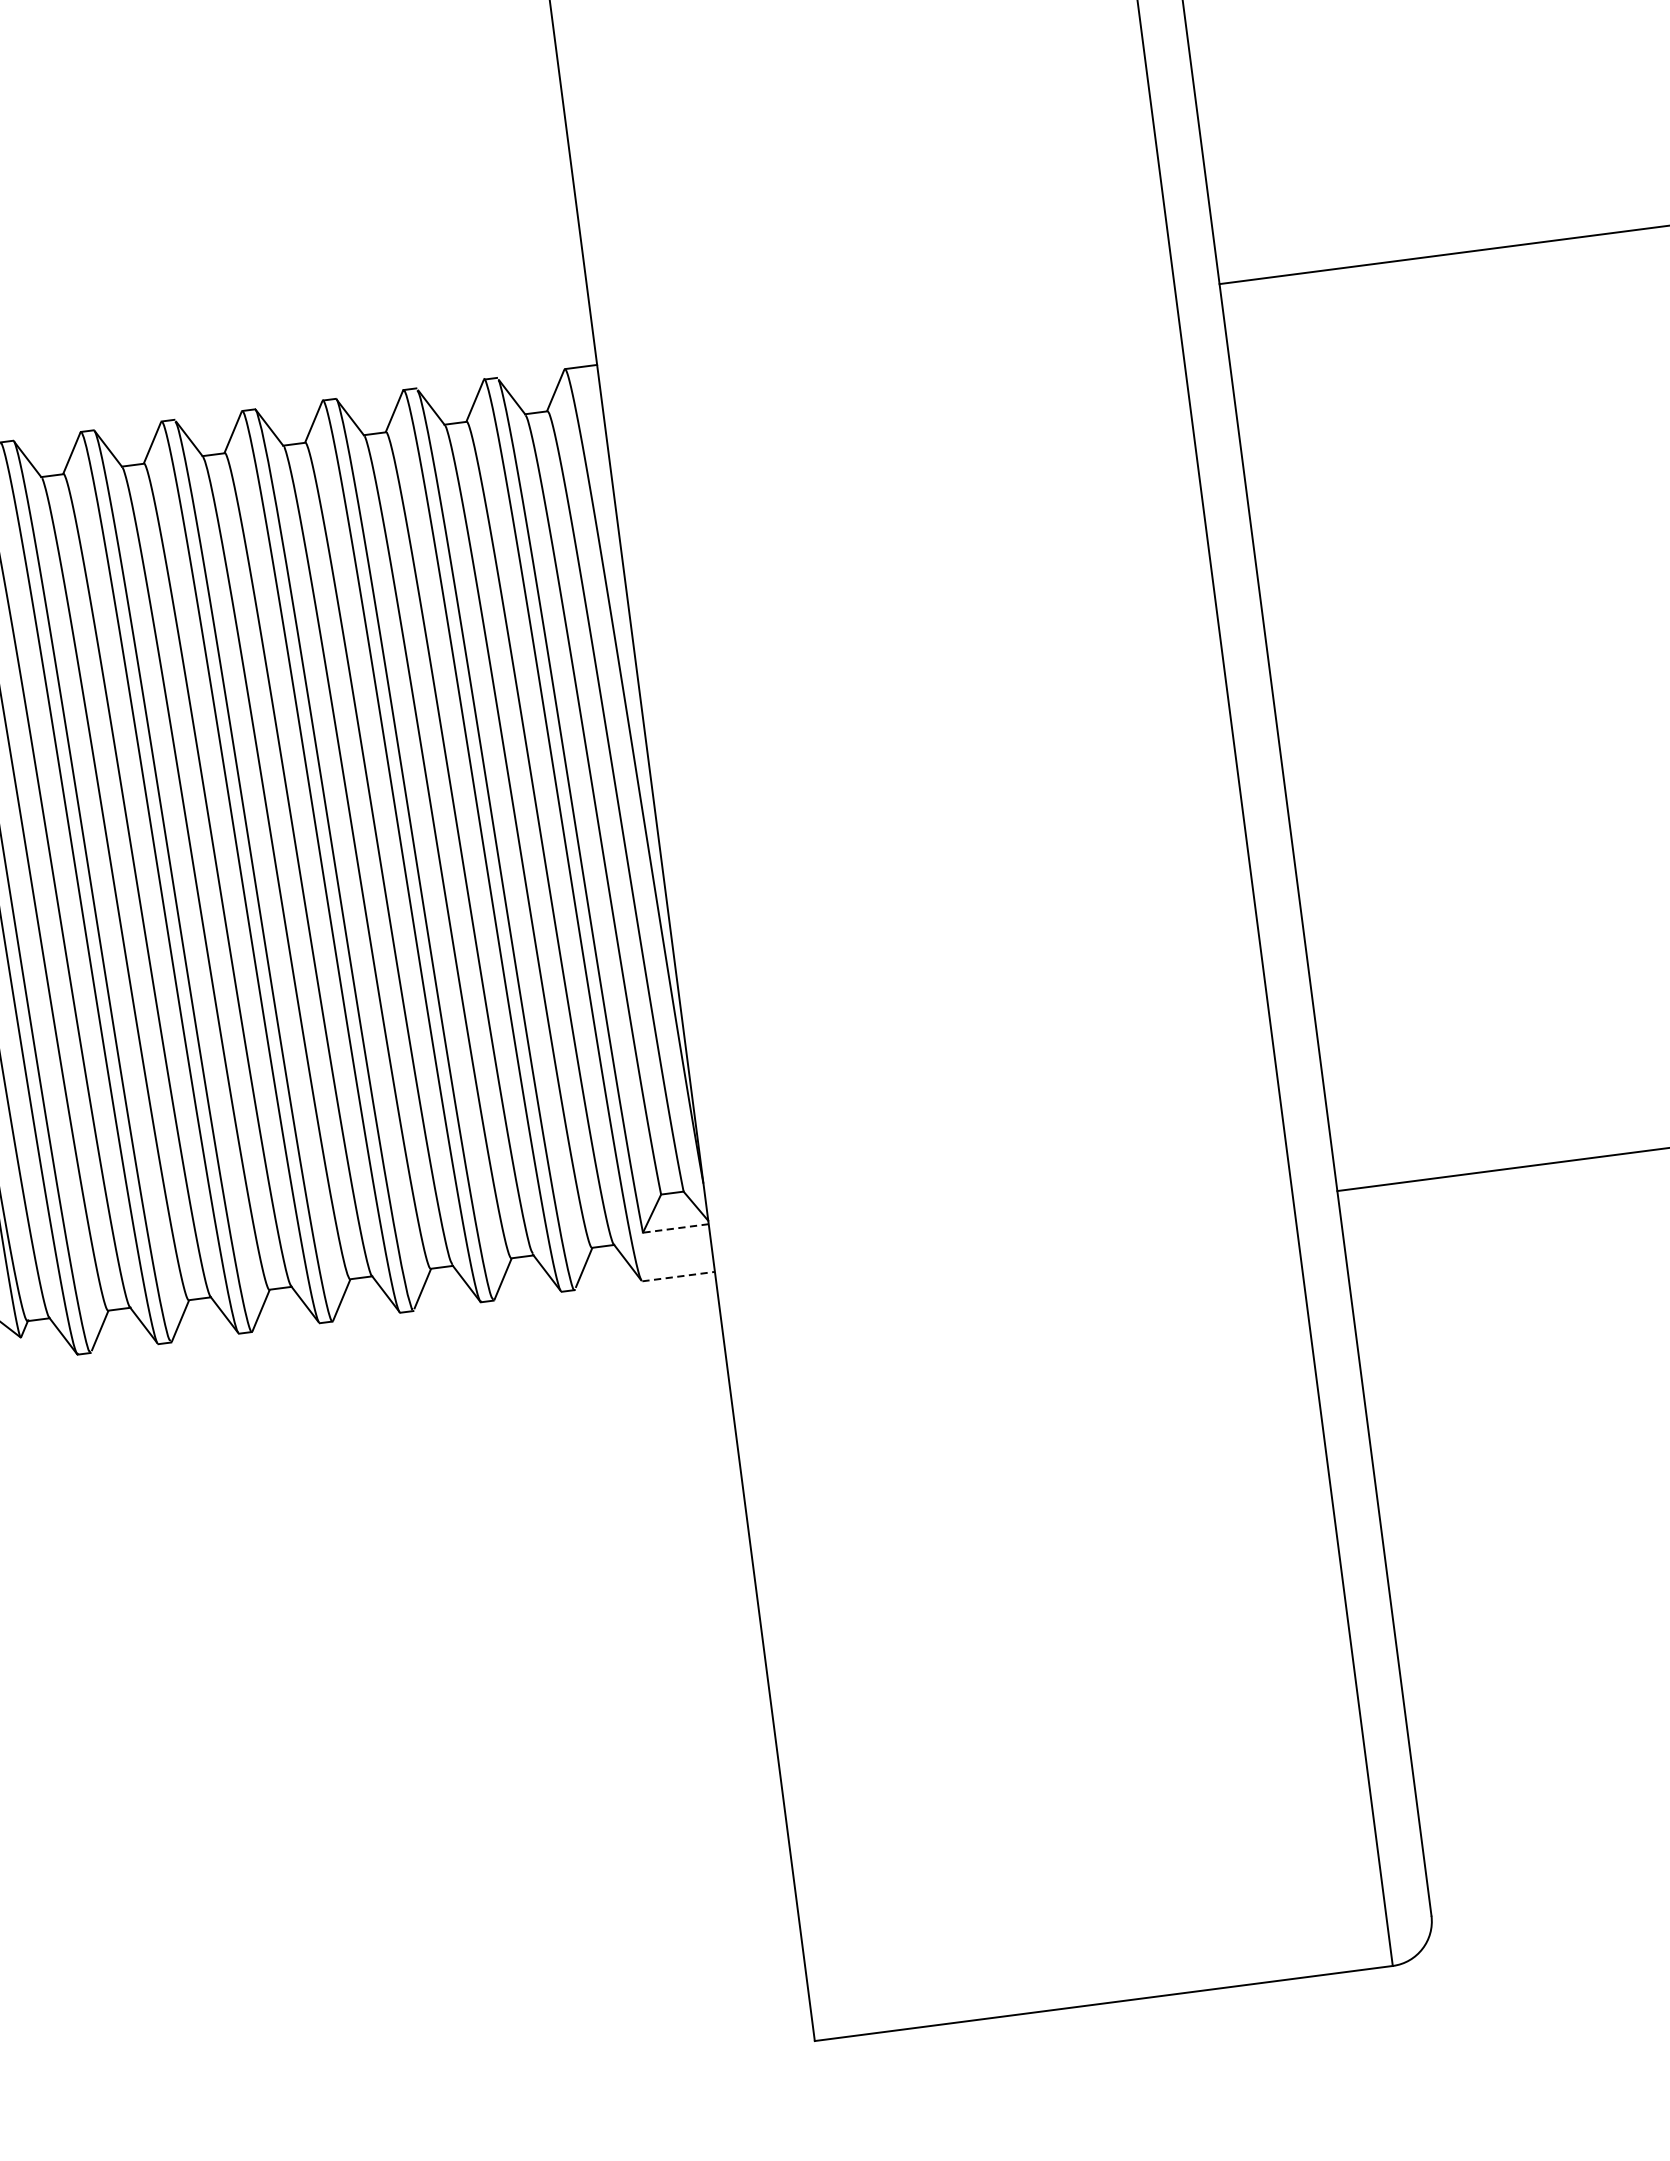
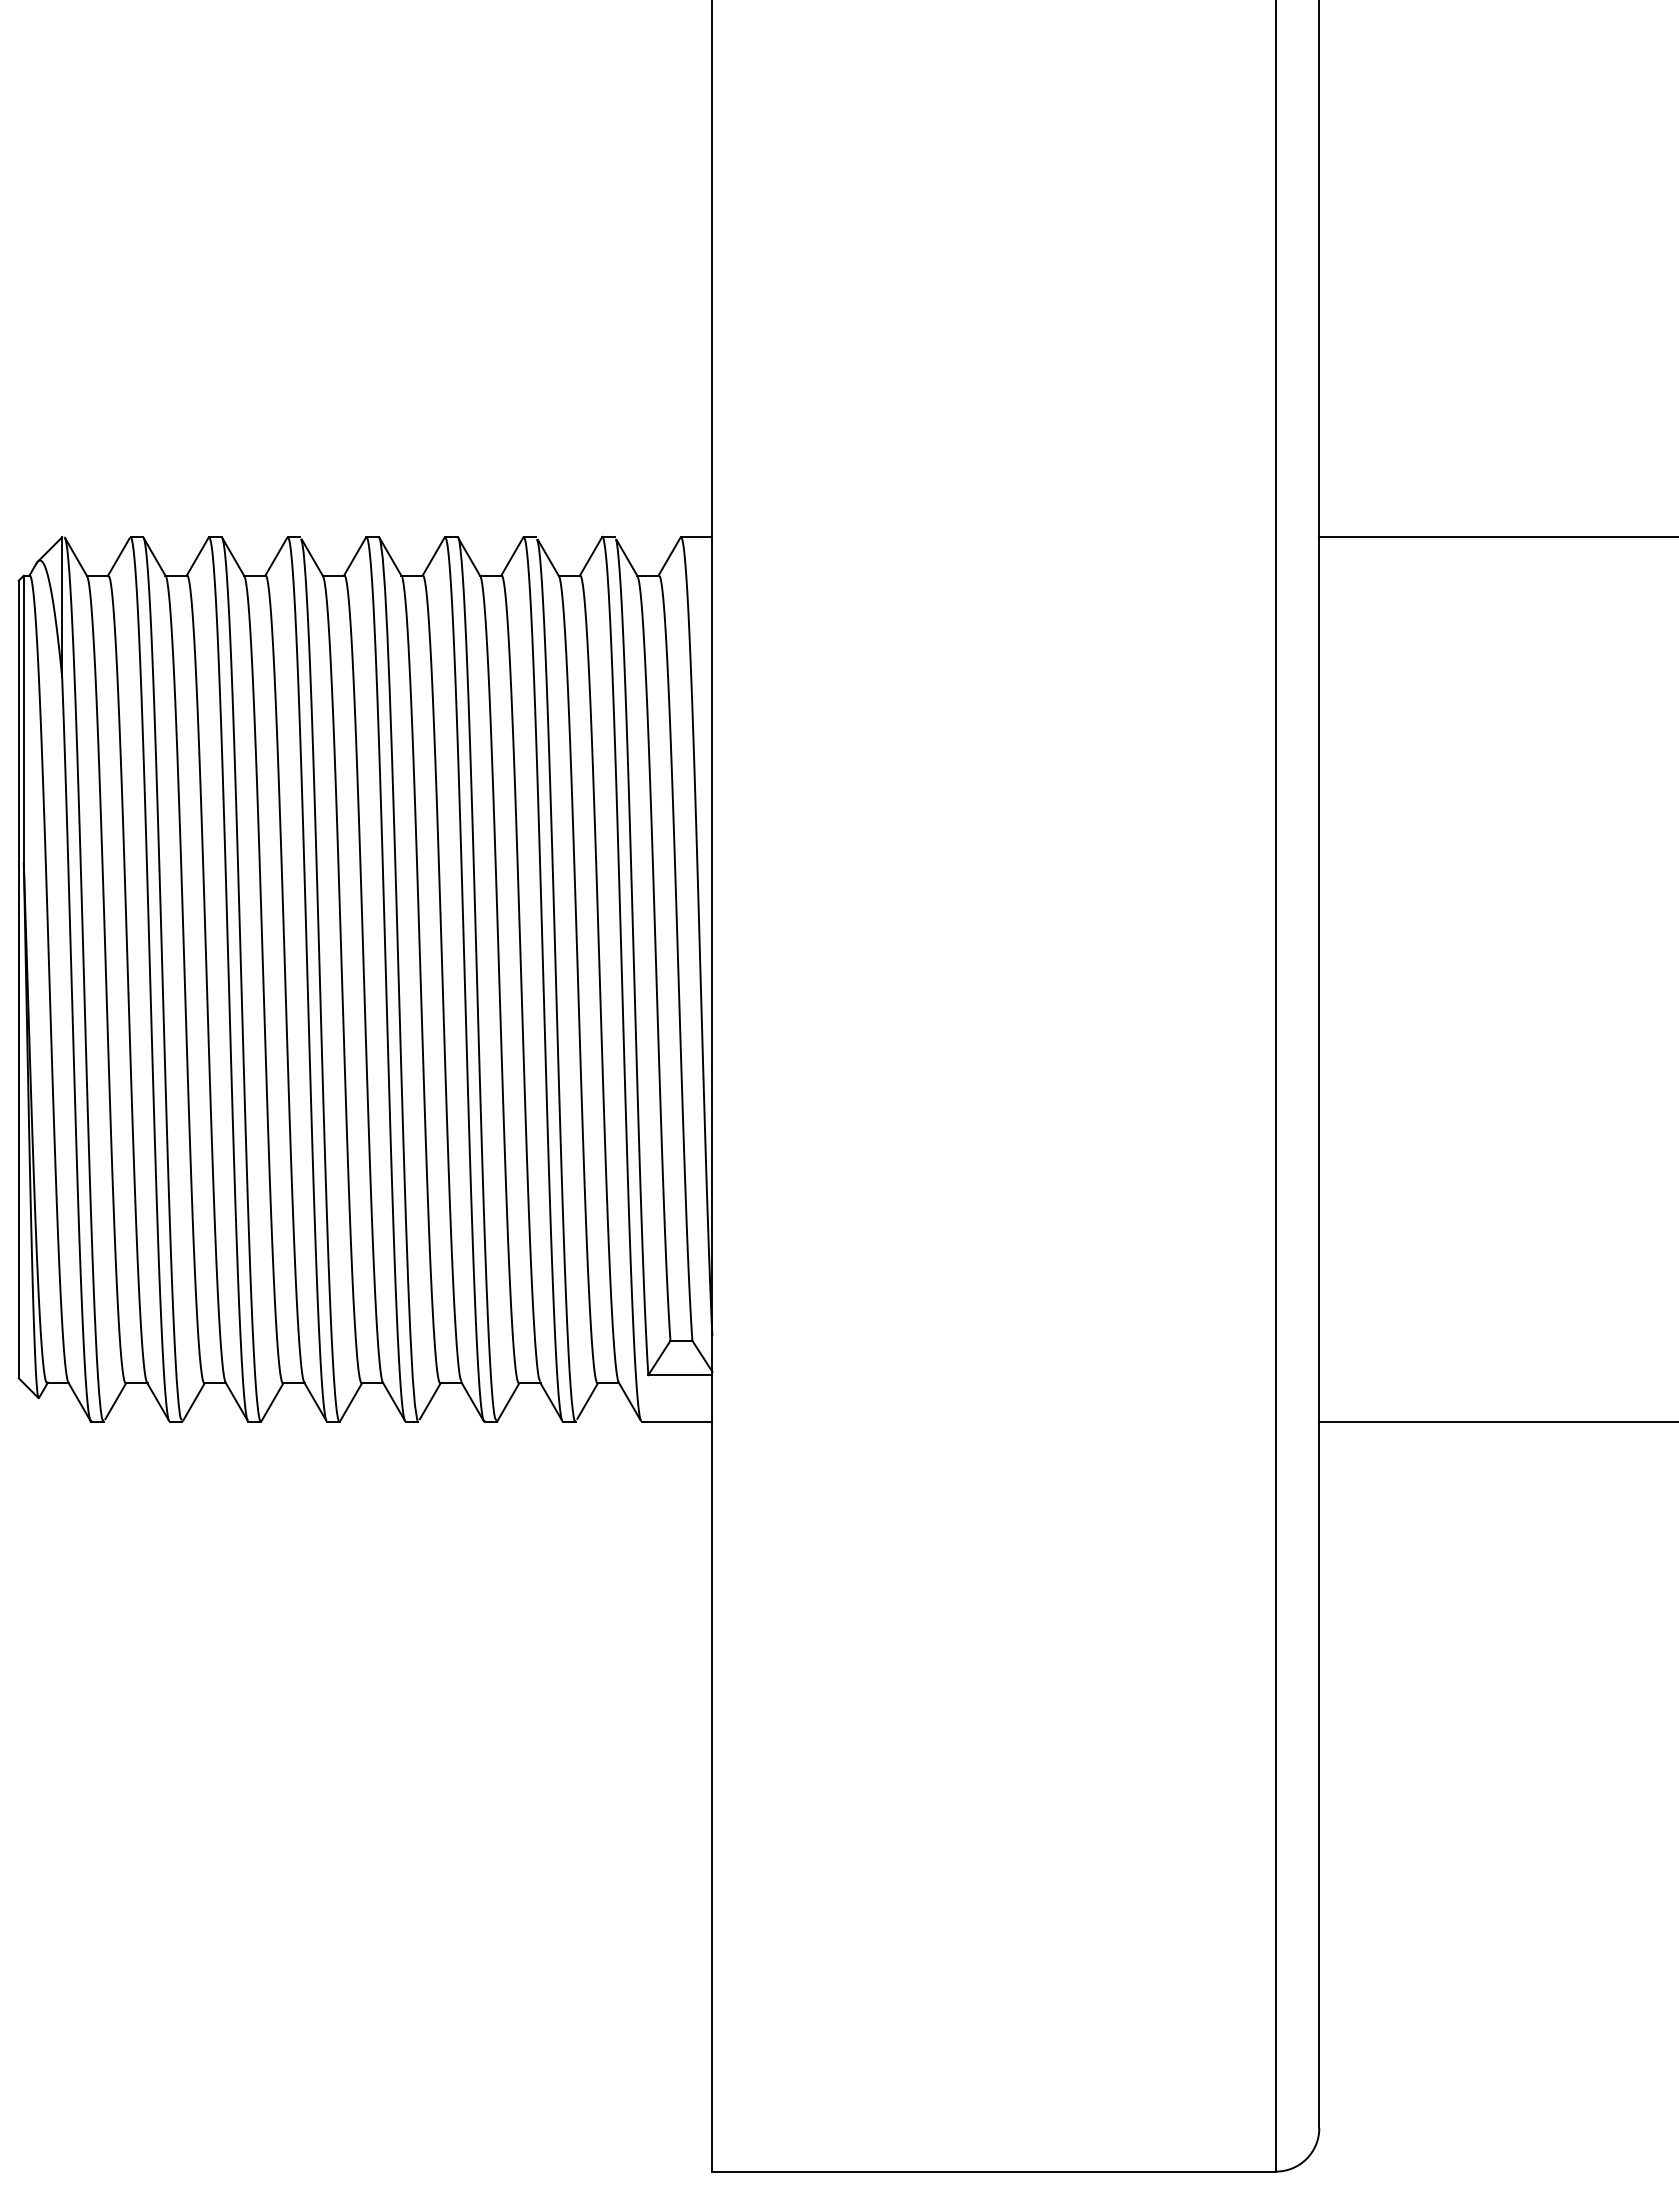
line: (675, 1228) -> (679, 1375), dashed -> solid
line: (679, 1276) -> (677, 1421), dashed -> solid

